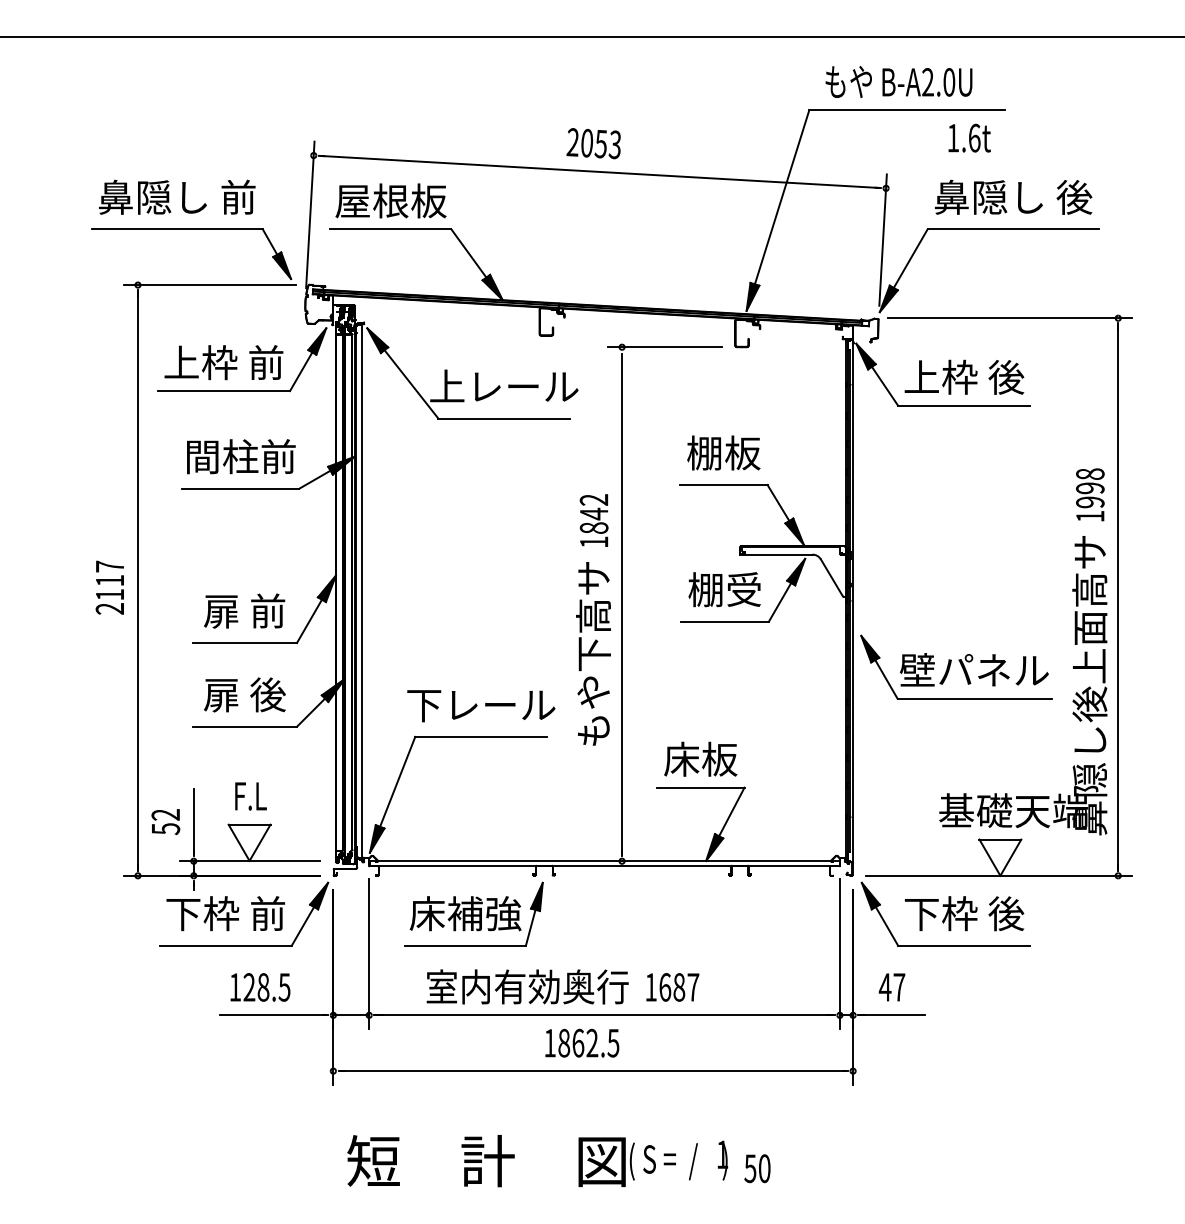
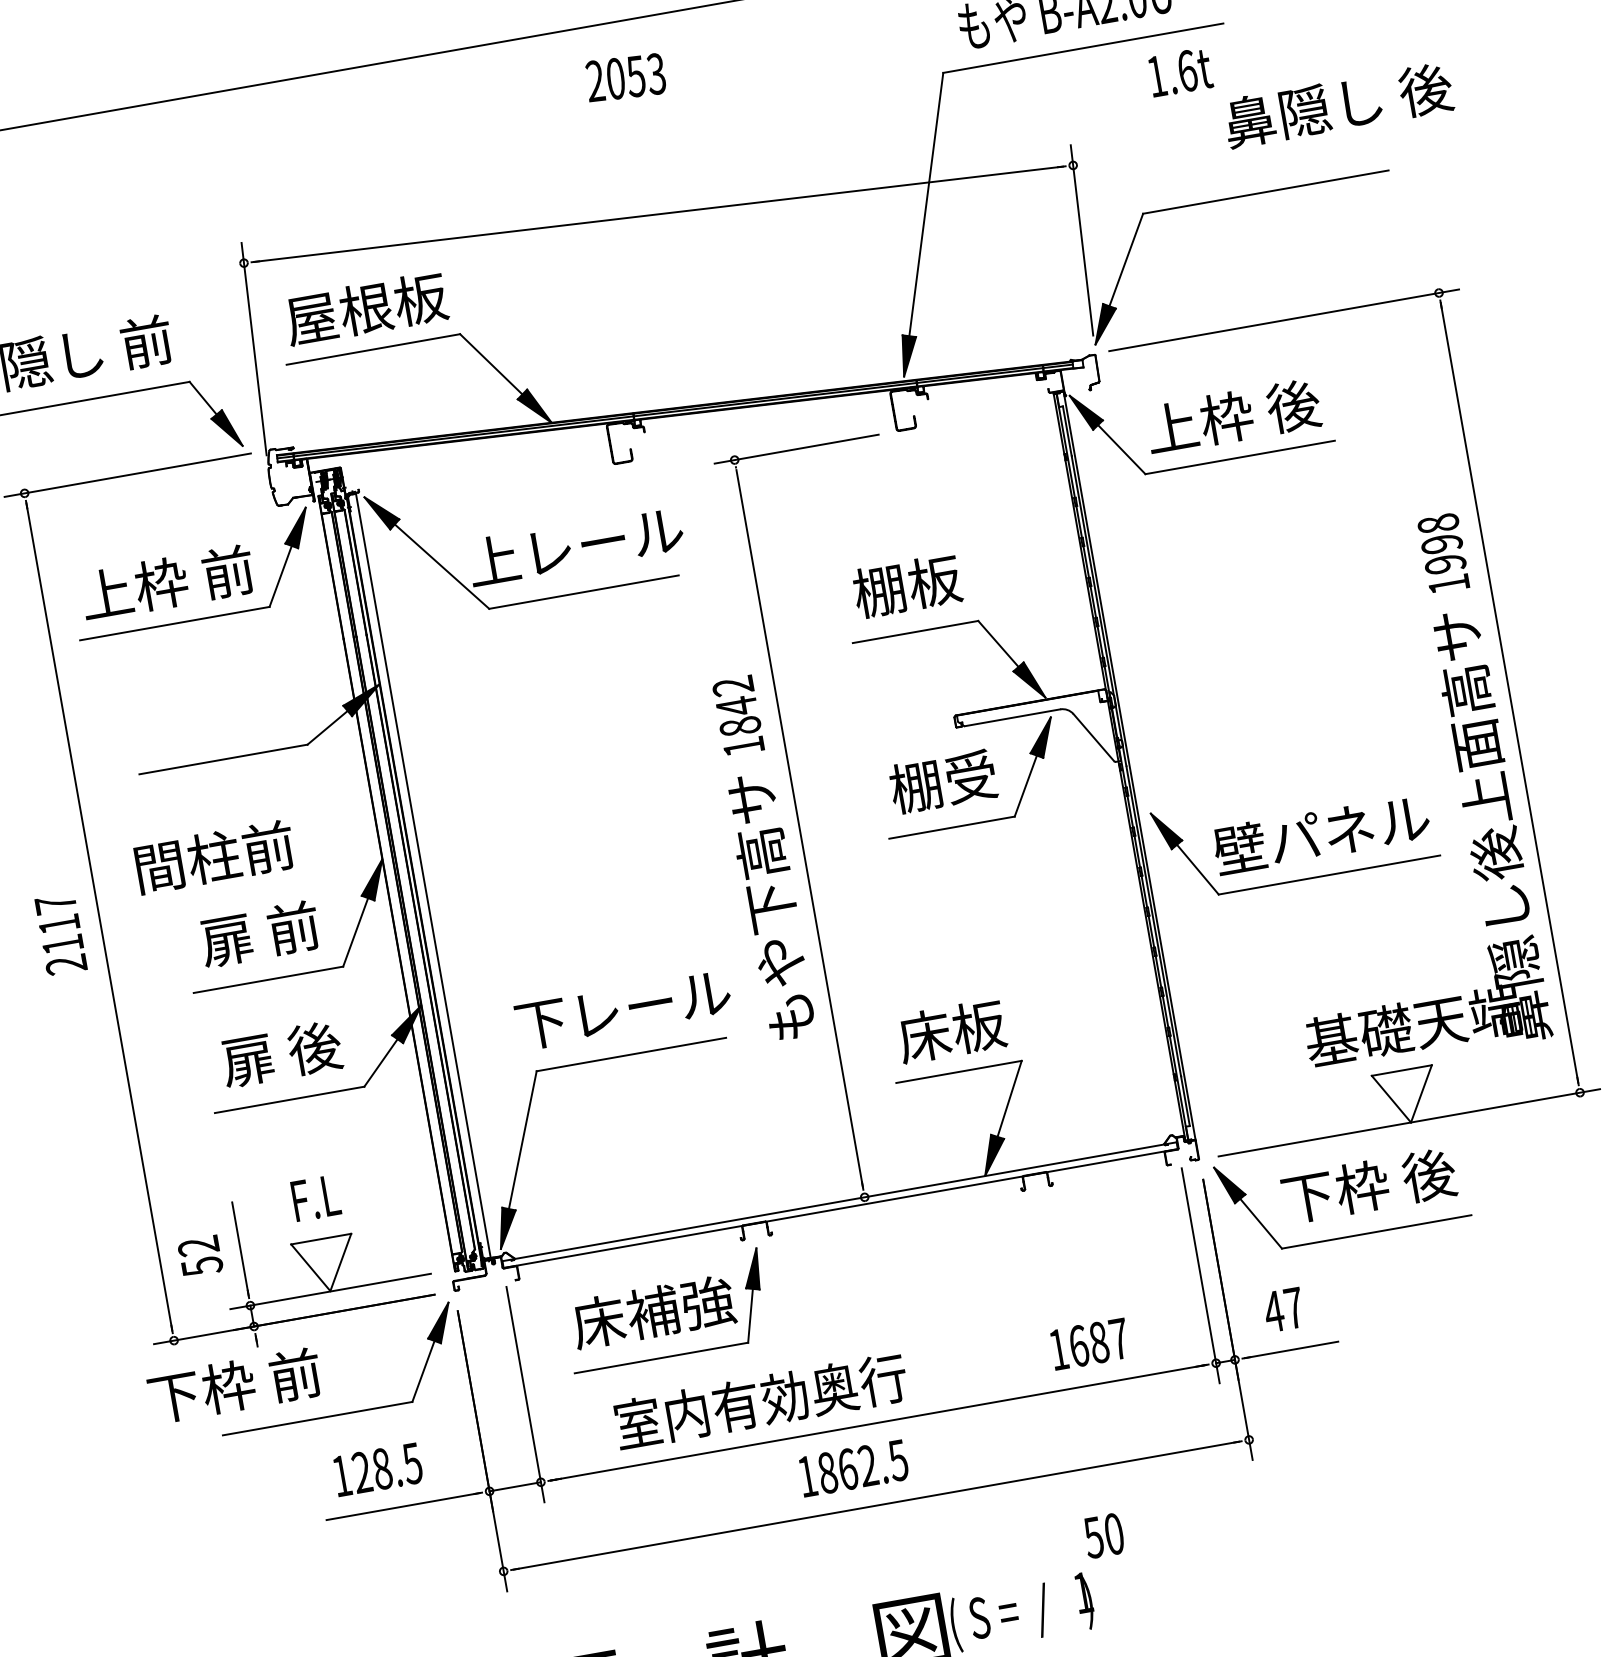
text: (593, 143) -> (625, 77), moved
text: (1013, 196) -> (1338, 104), moved
text: (241, 456) -> (215, 856), moved
text: (225, 913) -> (234, 1385), moved
text: (672, 987) -> (1089, 1344), moved
text: (757, 1168) -> (1103, 1535), moved

